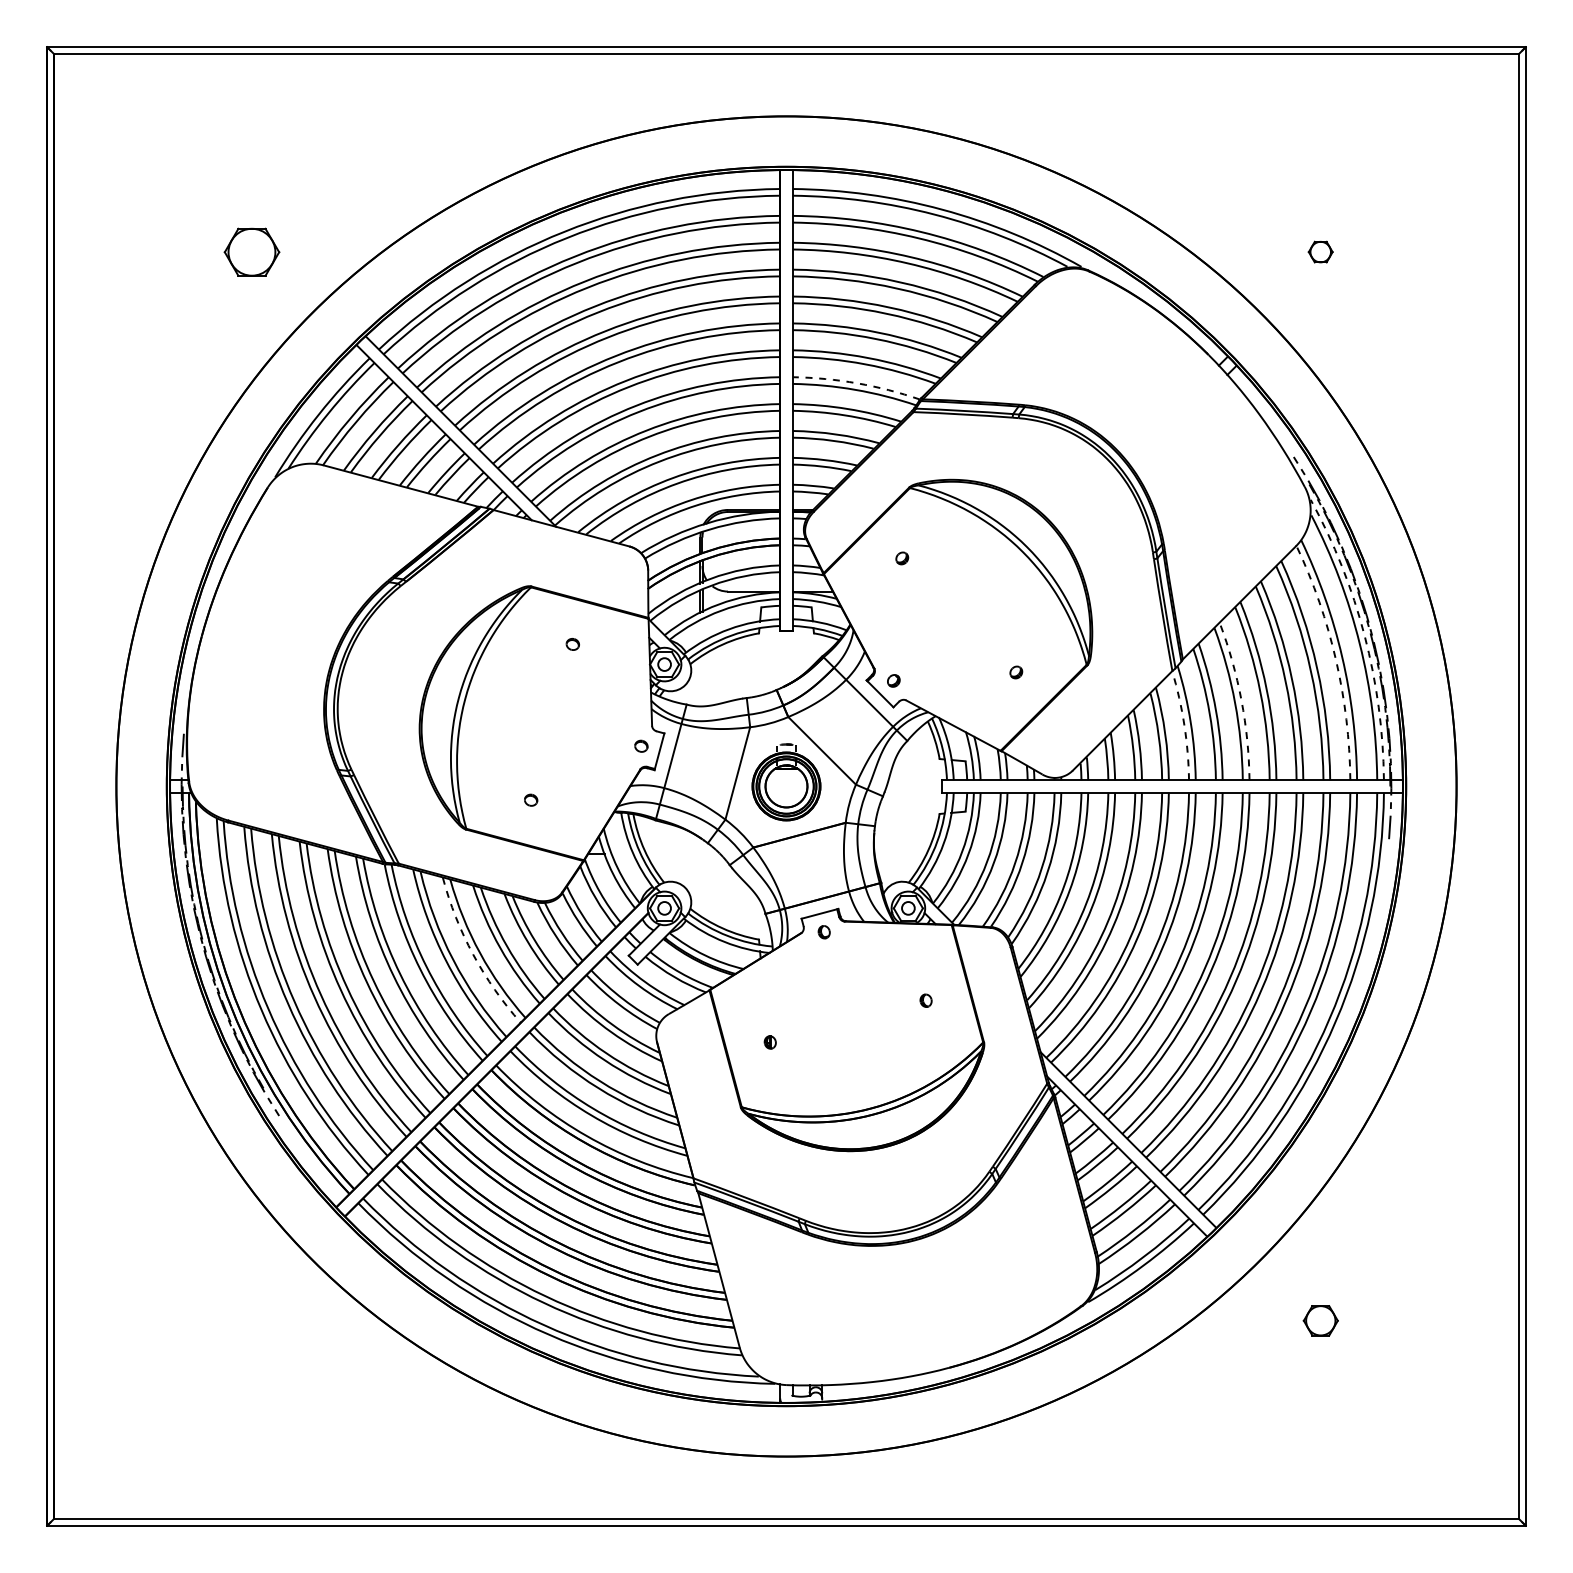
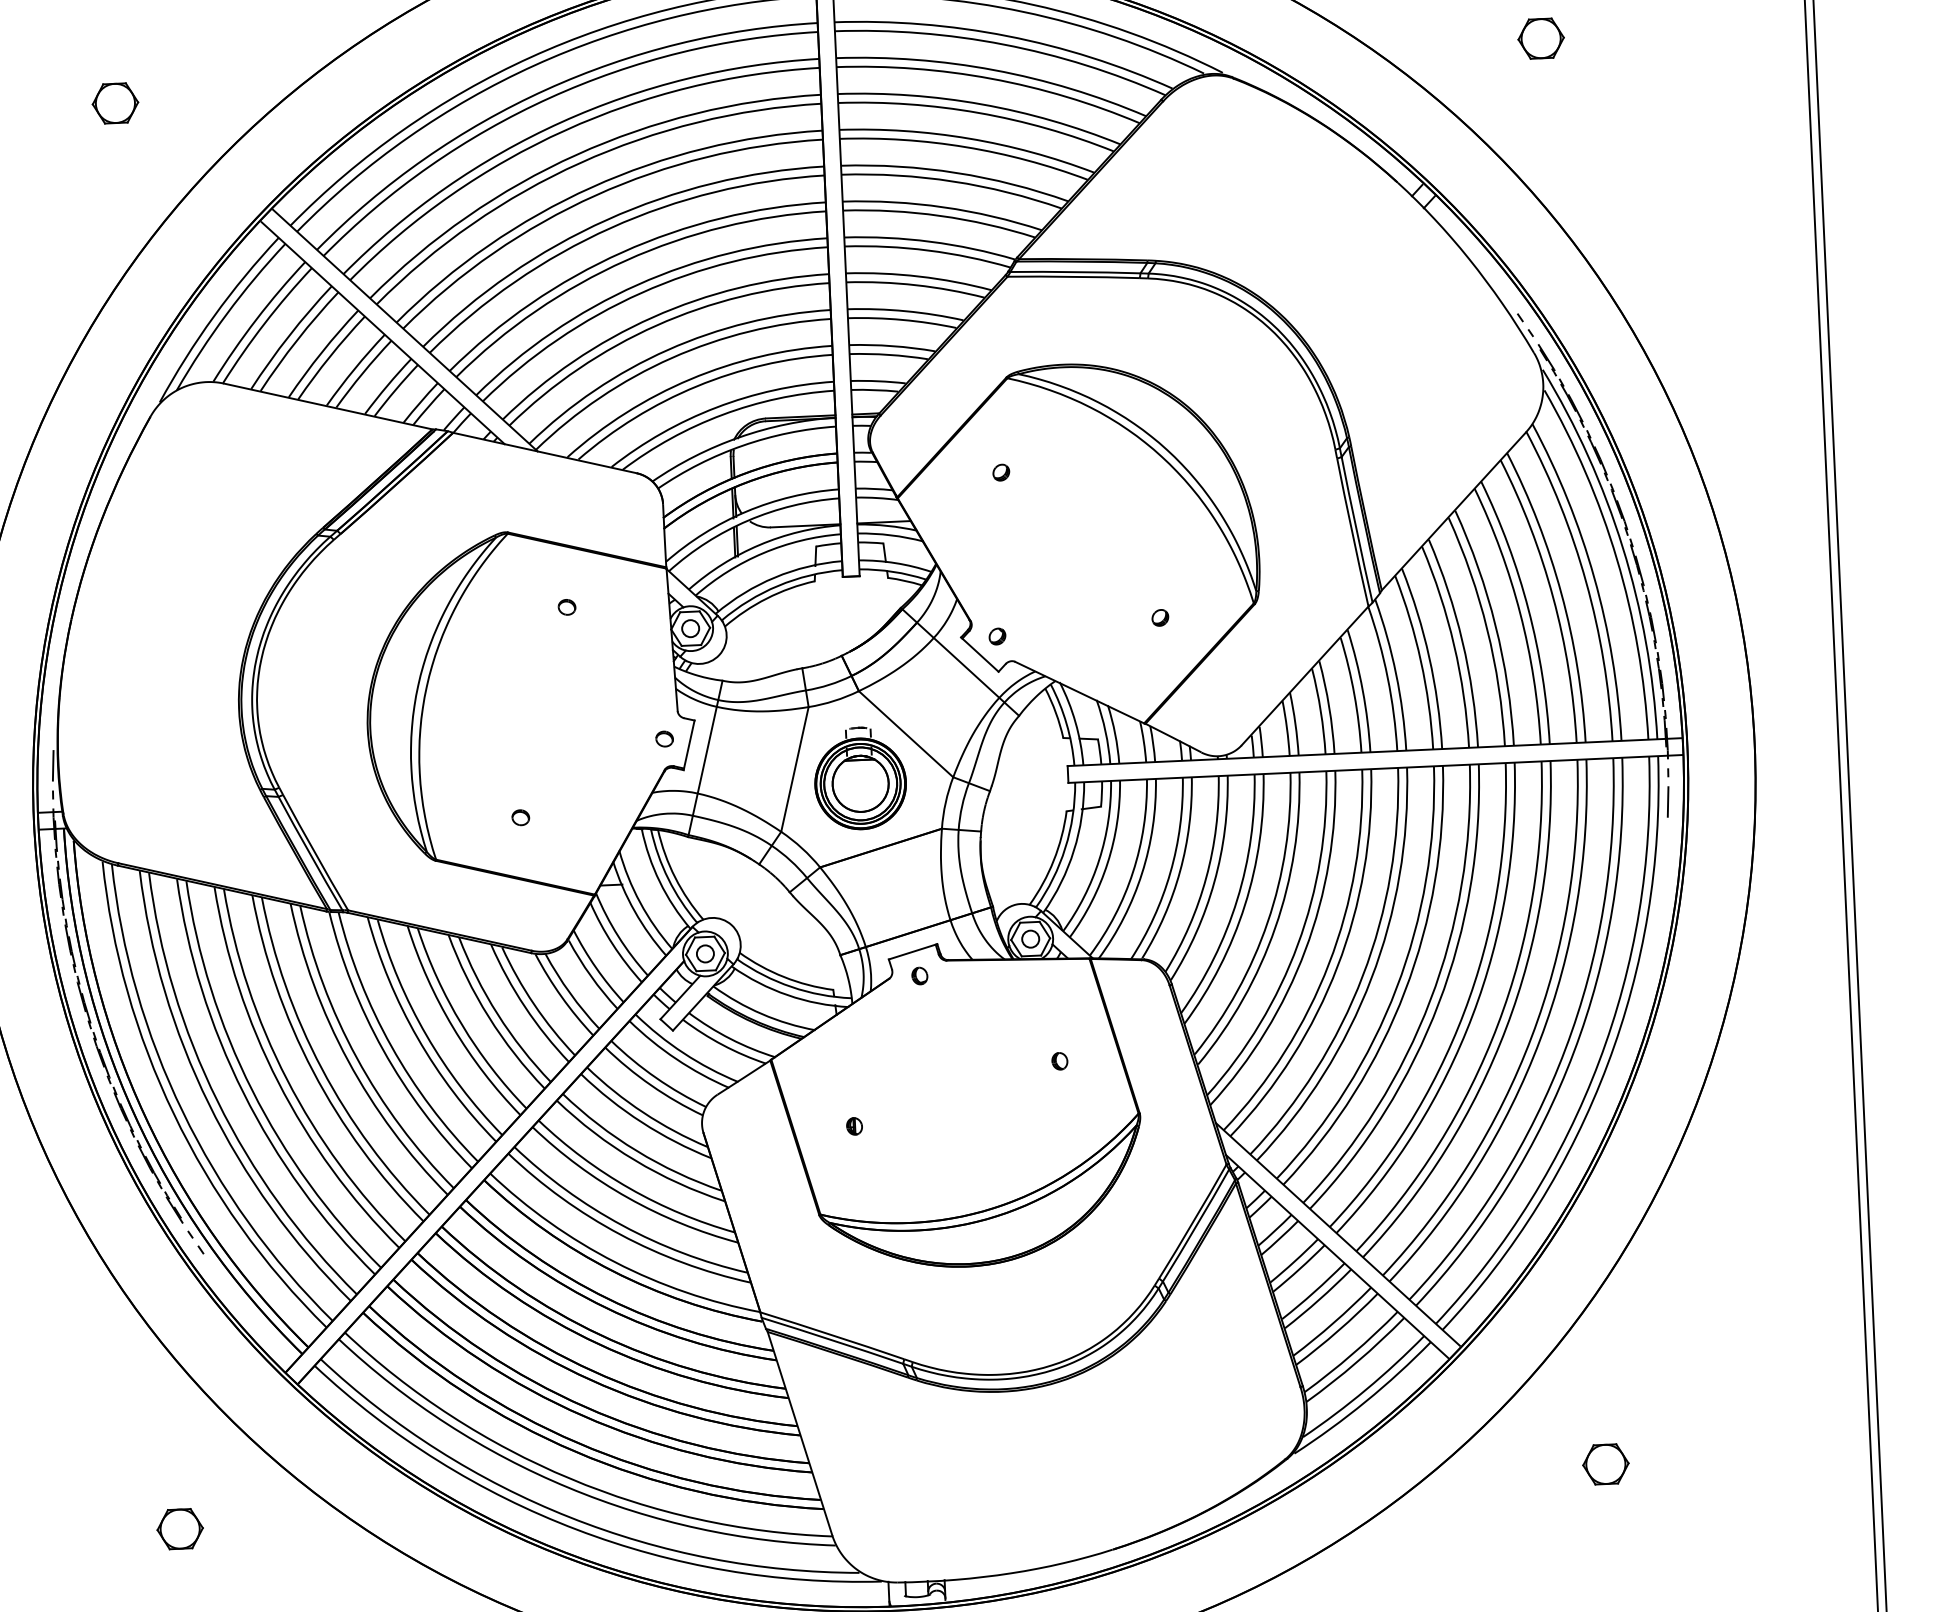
part: (252, 251) -> (115, 102), size x0.62
part: (1320, 251) -> (1540, 37), size x1.43
arc: (857, 383) -> (930, 241), dashed -> solid
arc: (1364, 635) -> (1622, 547), dashed -> solid
arc: (1336, 660) -> (1586, 582), dashed -> solid
arc: (1241, 700) -> (1462, 641), dashed -> solid
arc: (1184, 725) -> (1387, 678), dashed -> solid
arc: (473, 954) -> (453, 1027), dashed -> solid
part: (252, 1320) -> (180, 1528), added

